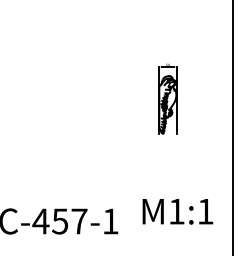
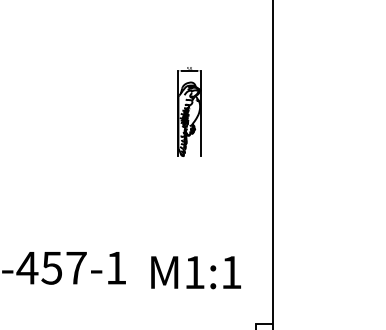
text: (177, 211) -> (195, 272), moved

